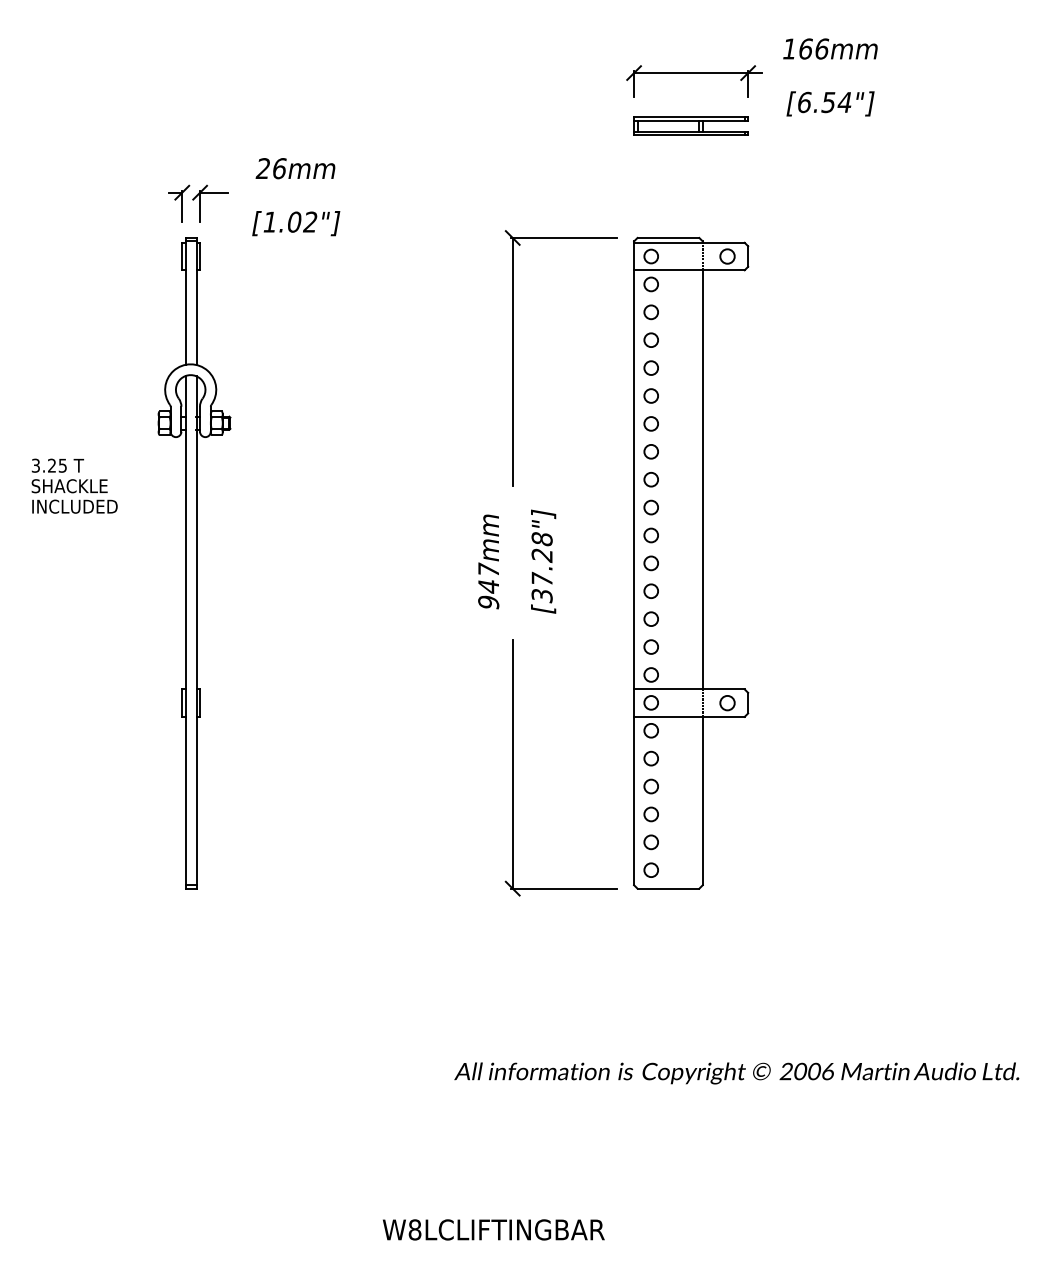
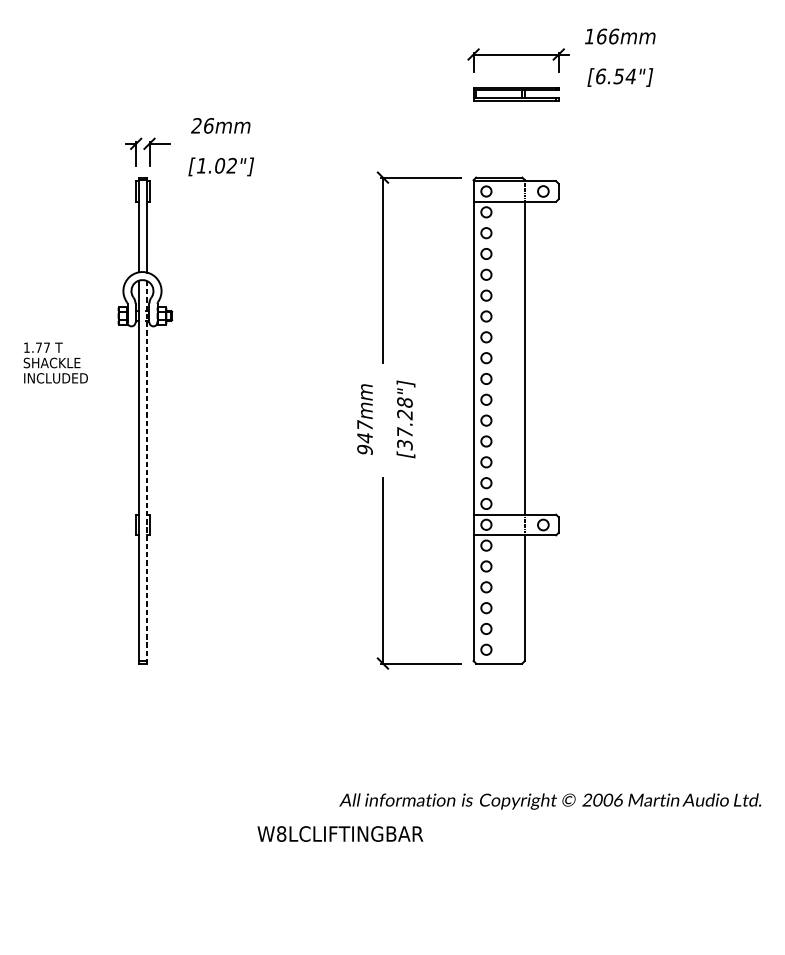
text: (48, 465) -> (36, 347), 3.25 -> 1.77
line: (196, 633) -> (146, 473), solid -> dashed
text: (493, 1229) -> (340, 833), moved

